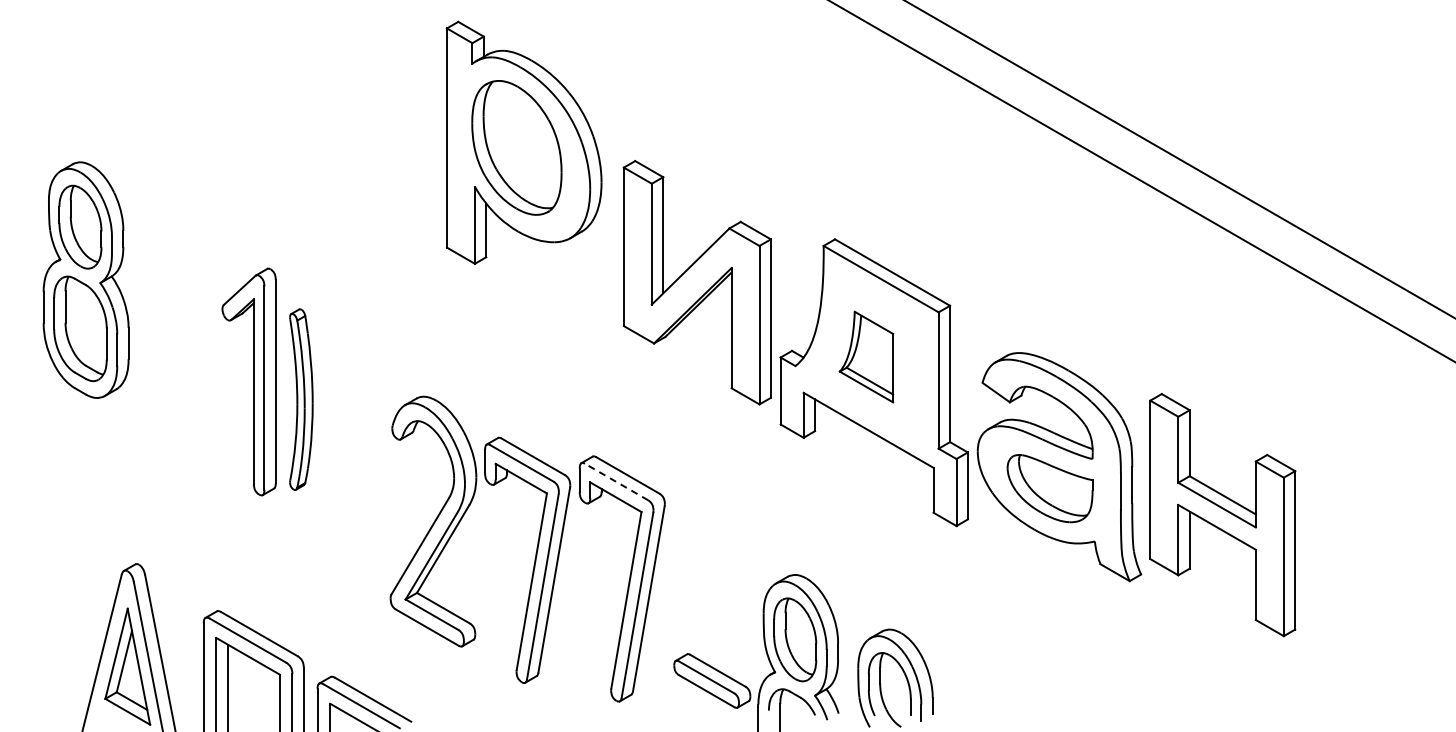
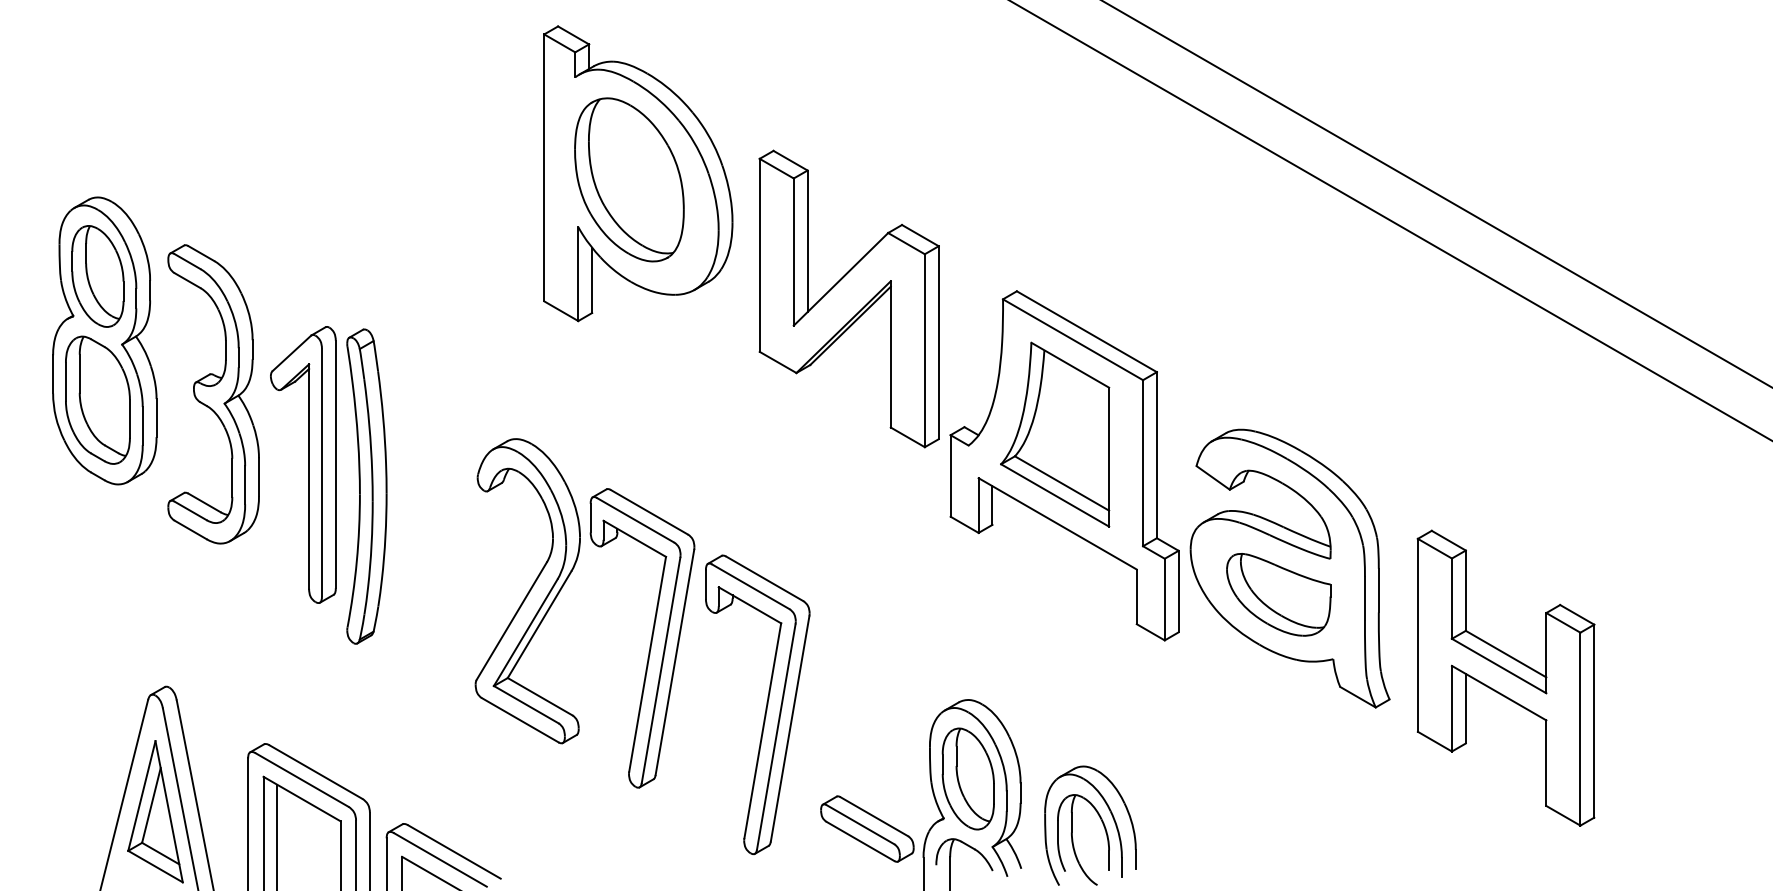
part: (696, 282) -> (848, 298), moved
part: (175, 323) -> (213, 393), added
part: (866, 356) -> (1055, 433), size x1.67
part: (301, 399) -> (367, 486), size x1.43
line: (616, 481) -> (750, 586), dashed -> solid
part: (1222, 515) -> (1505, 678), moved
part: (457, 527) -> (557, 598), moved

